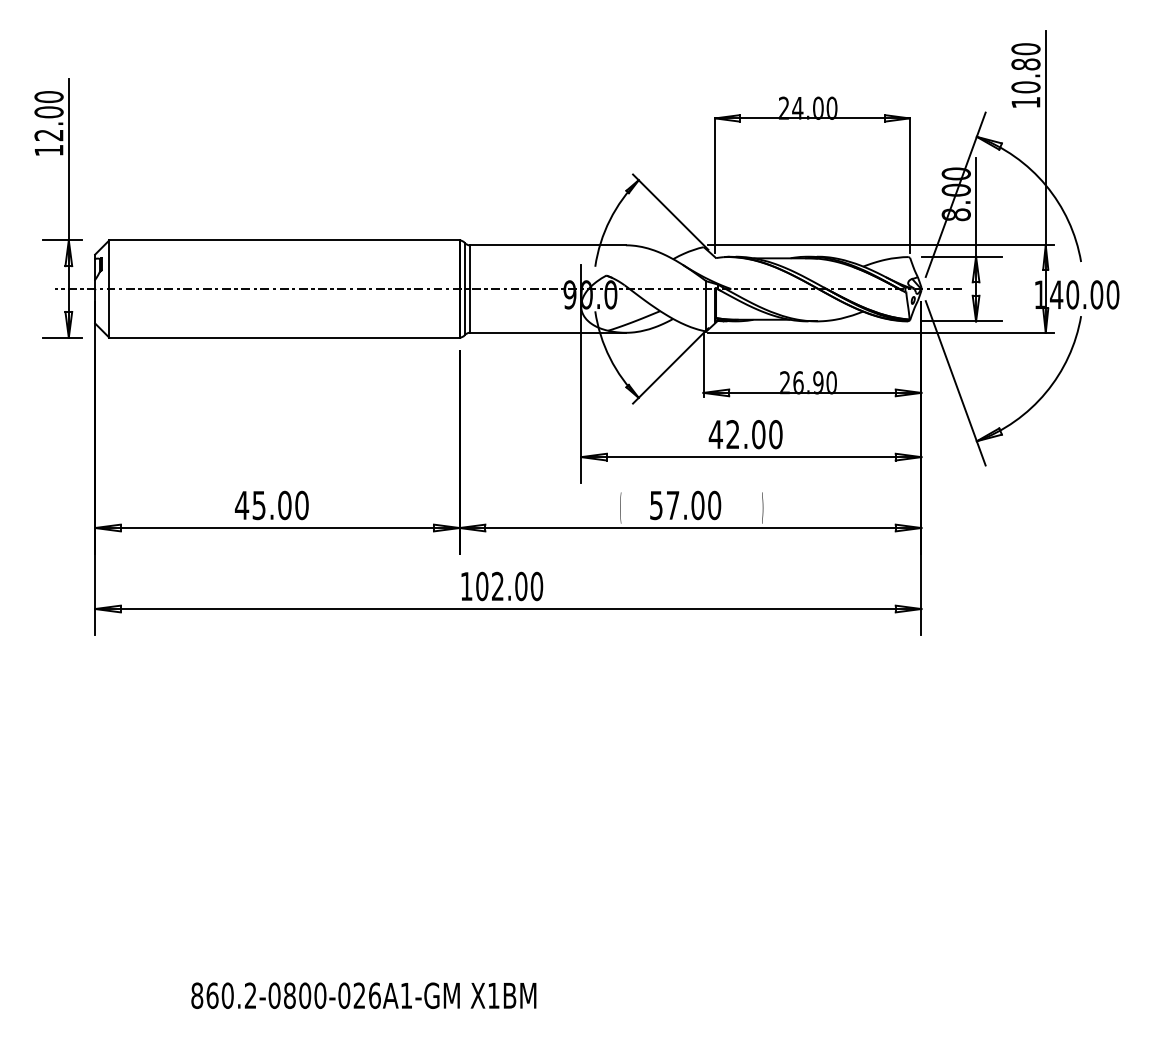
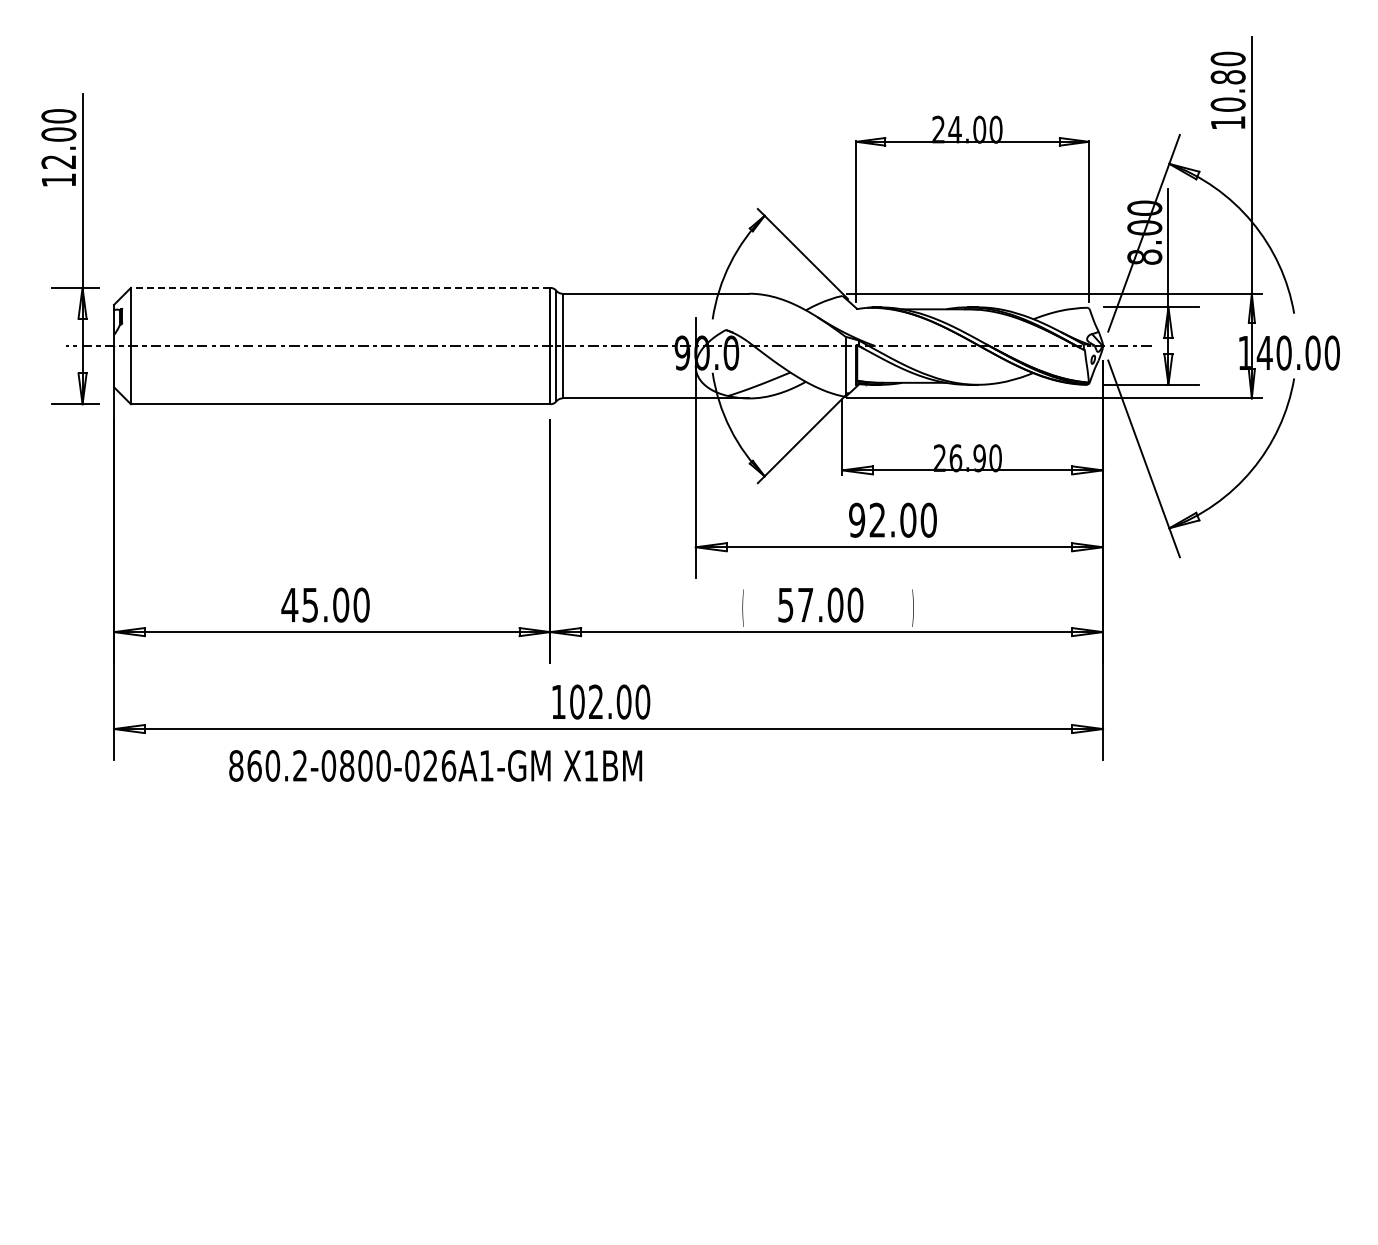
line: (284, 240) -> (340, 287), solid -> dashed
text: (715, 433) -> (856, 519), 42.00 -> 92.00
text: (363, 995) -> (435, 765), moved

